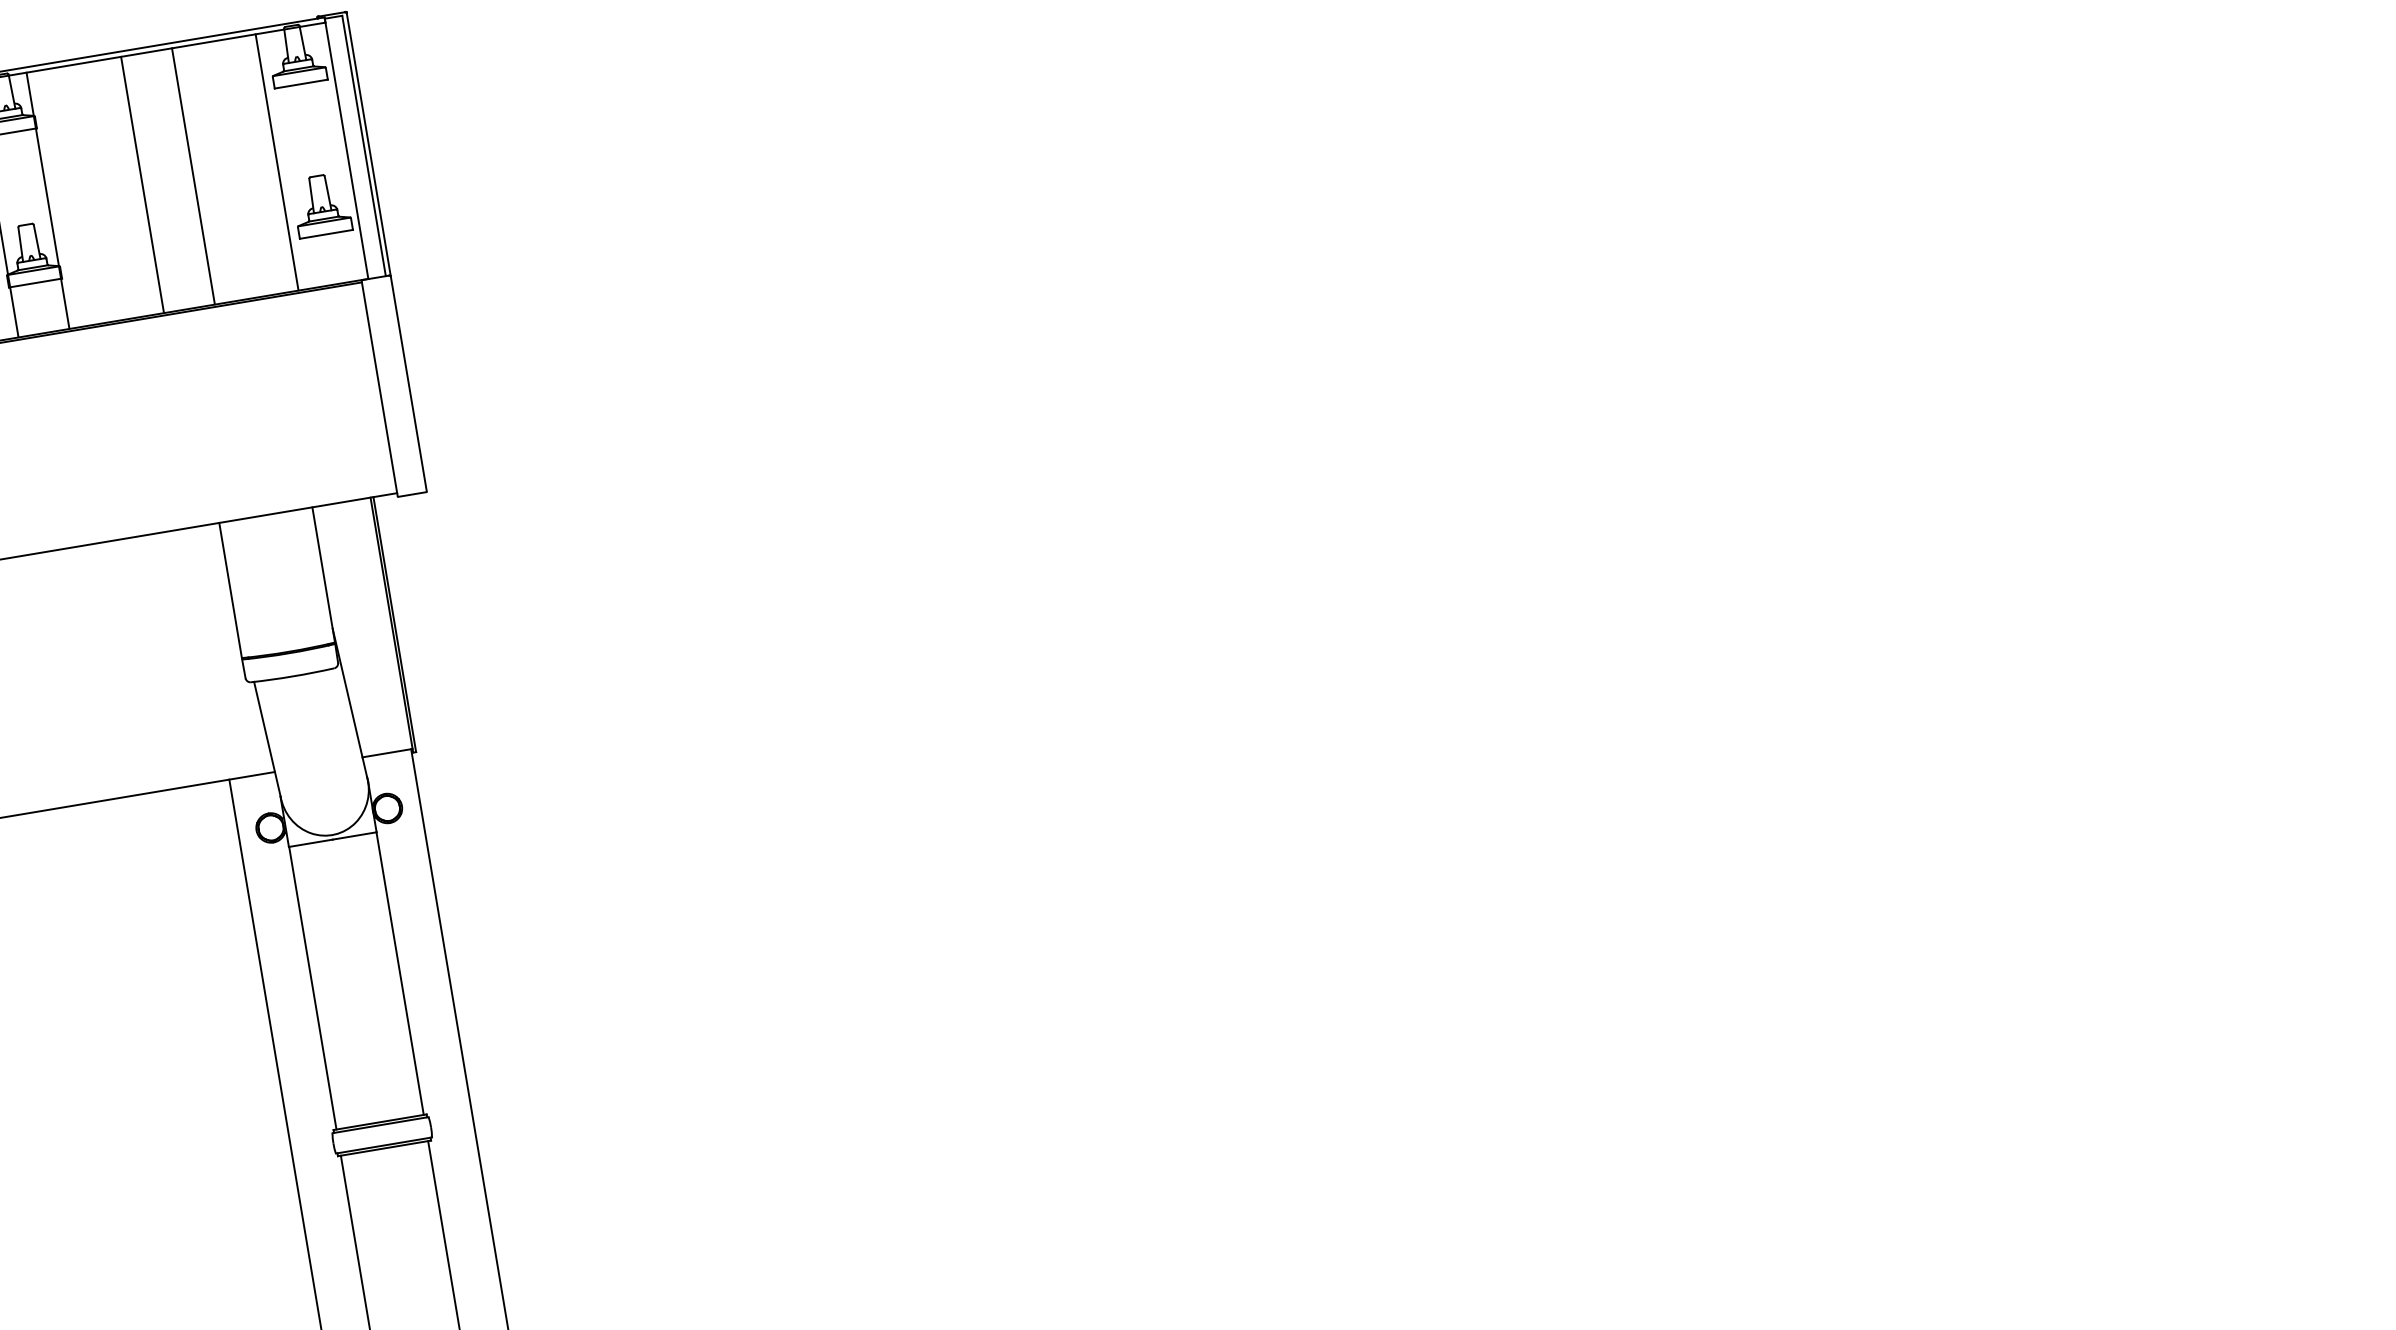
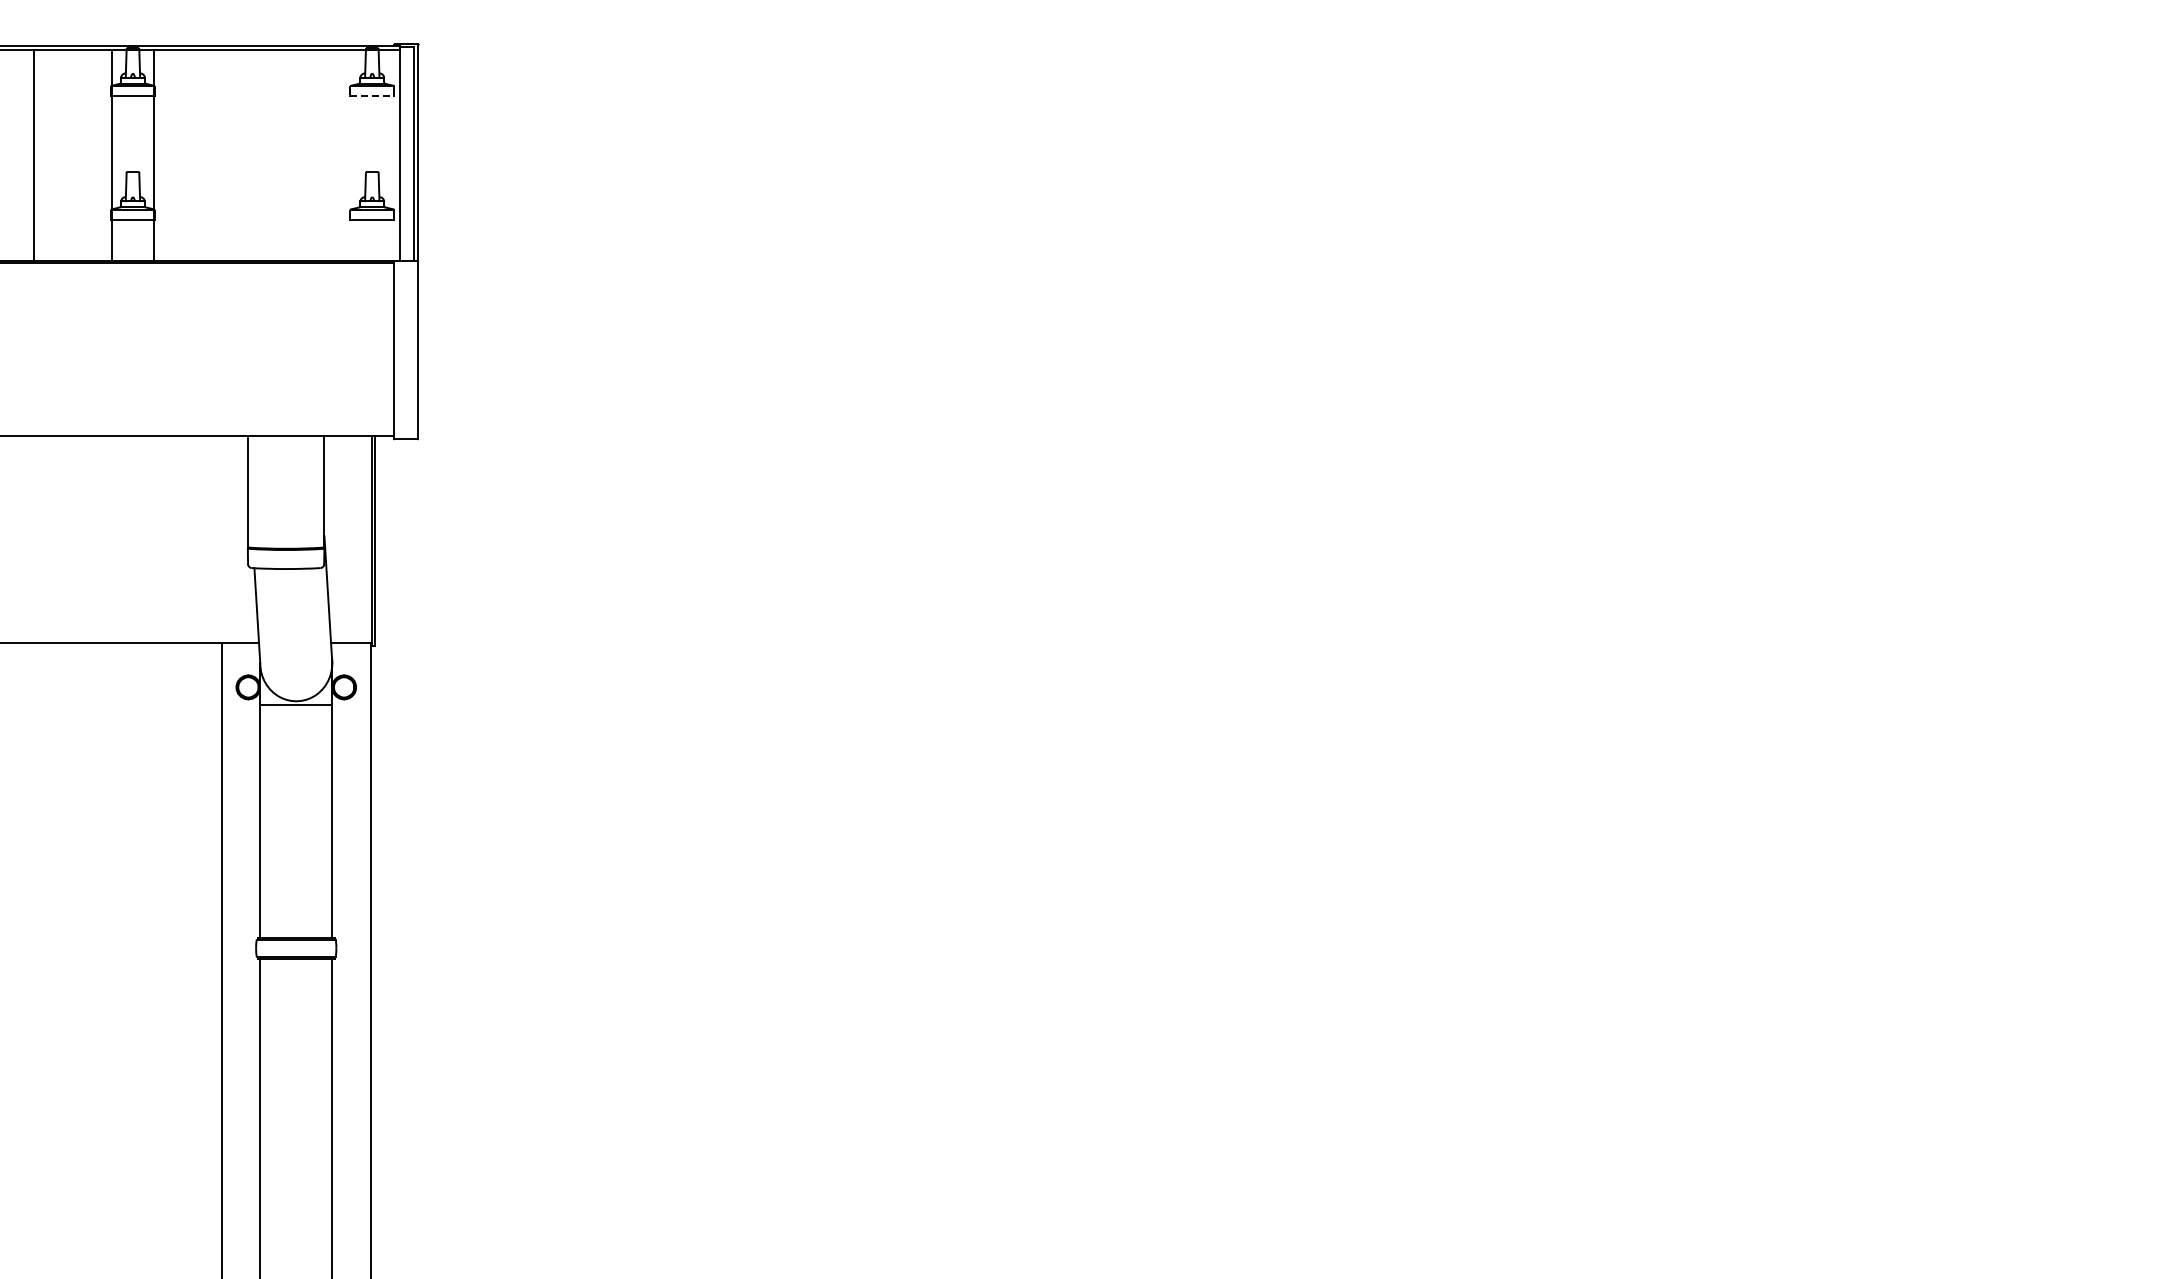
line: (301, 84) -> (372, 96), solid -> dashed
line: (277, 162) -> (342, 155), removed
line: (193, 176) -> (273, 155), removed
line: (142, 184) -> (231, 155), removed

